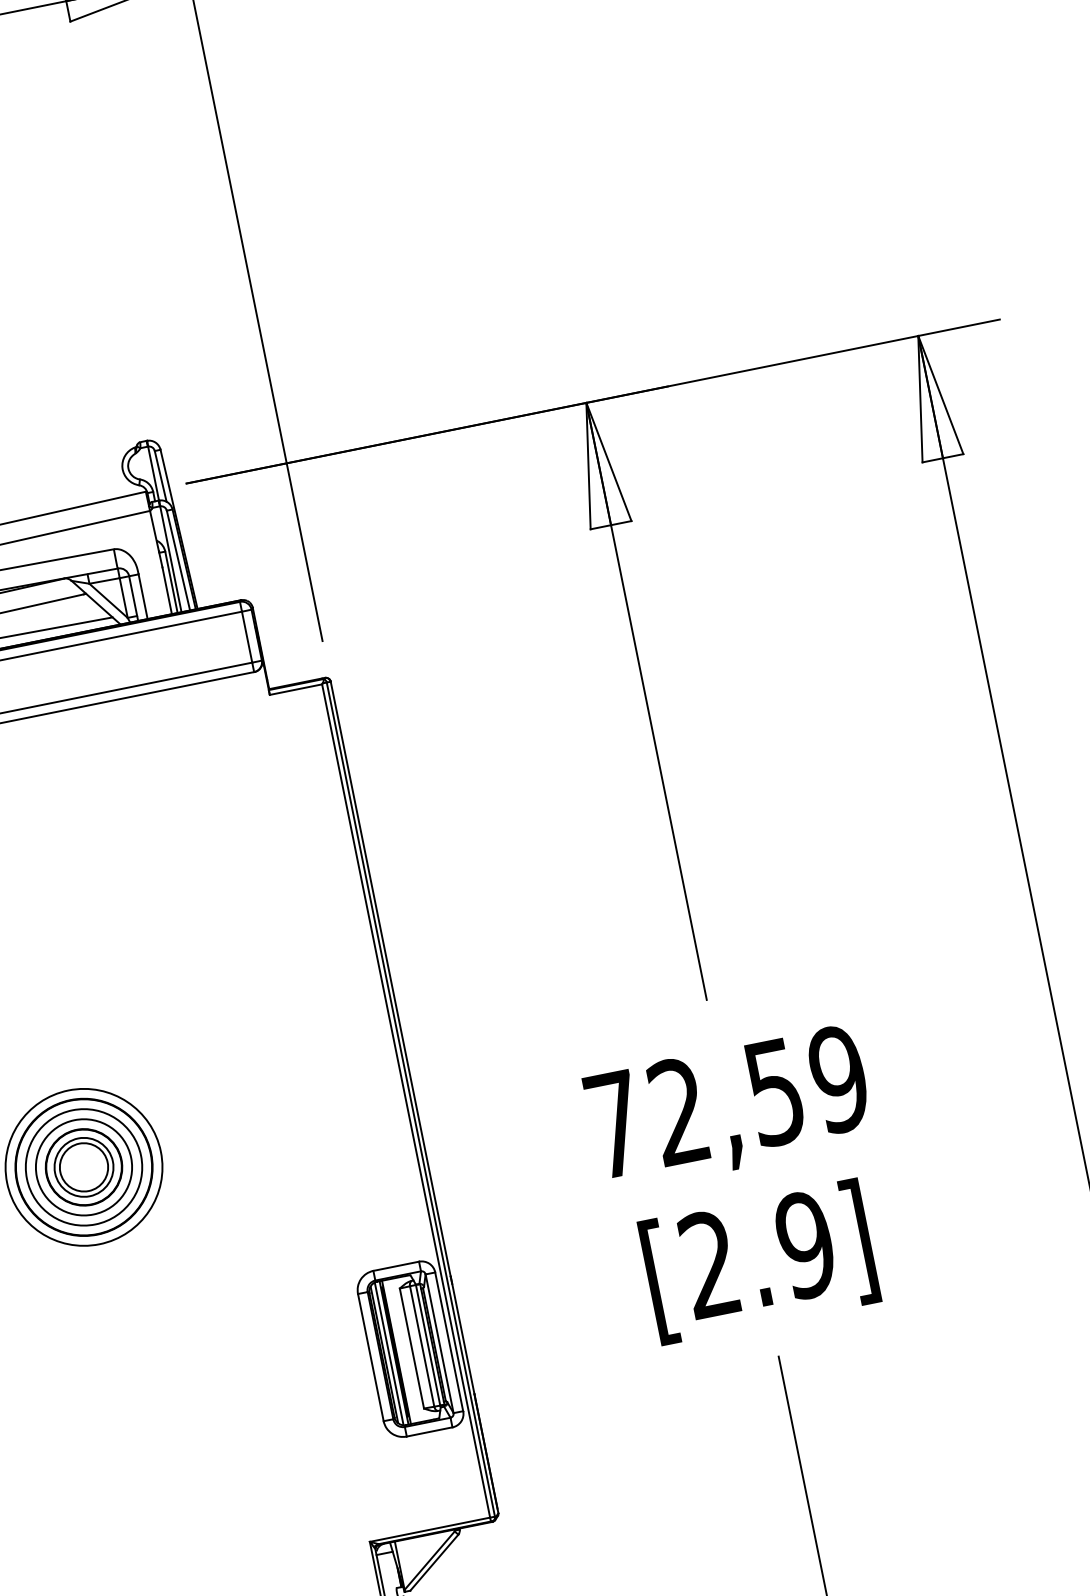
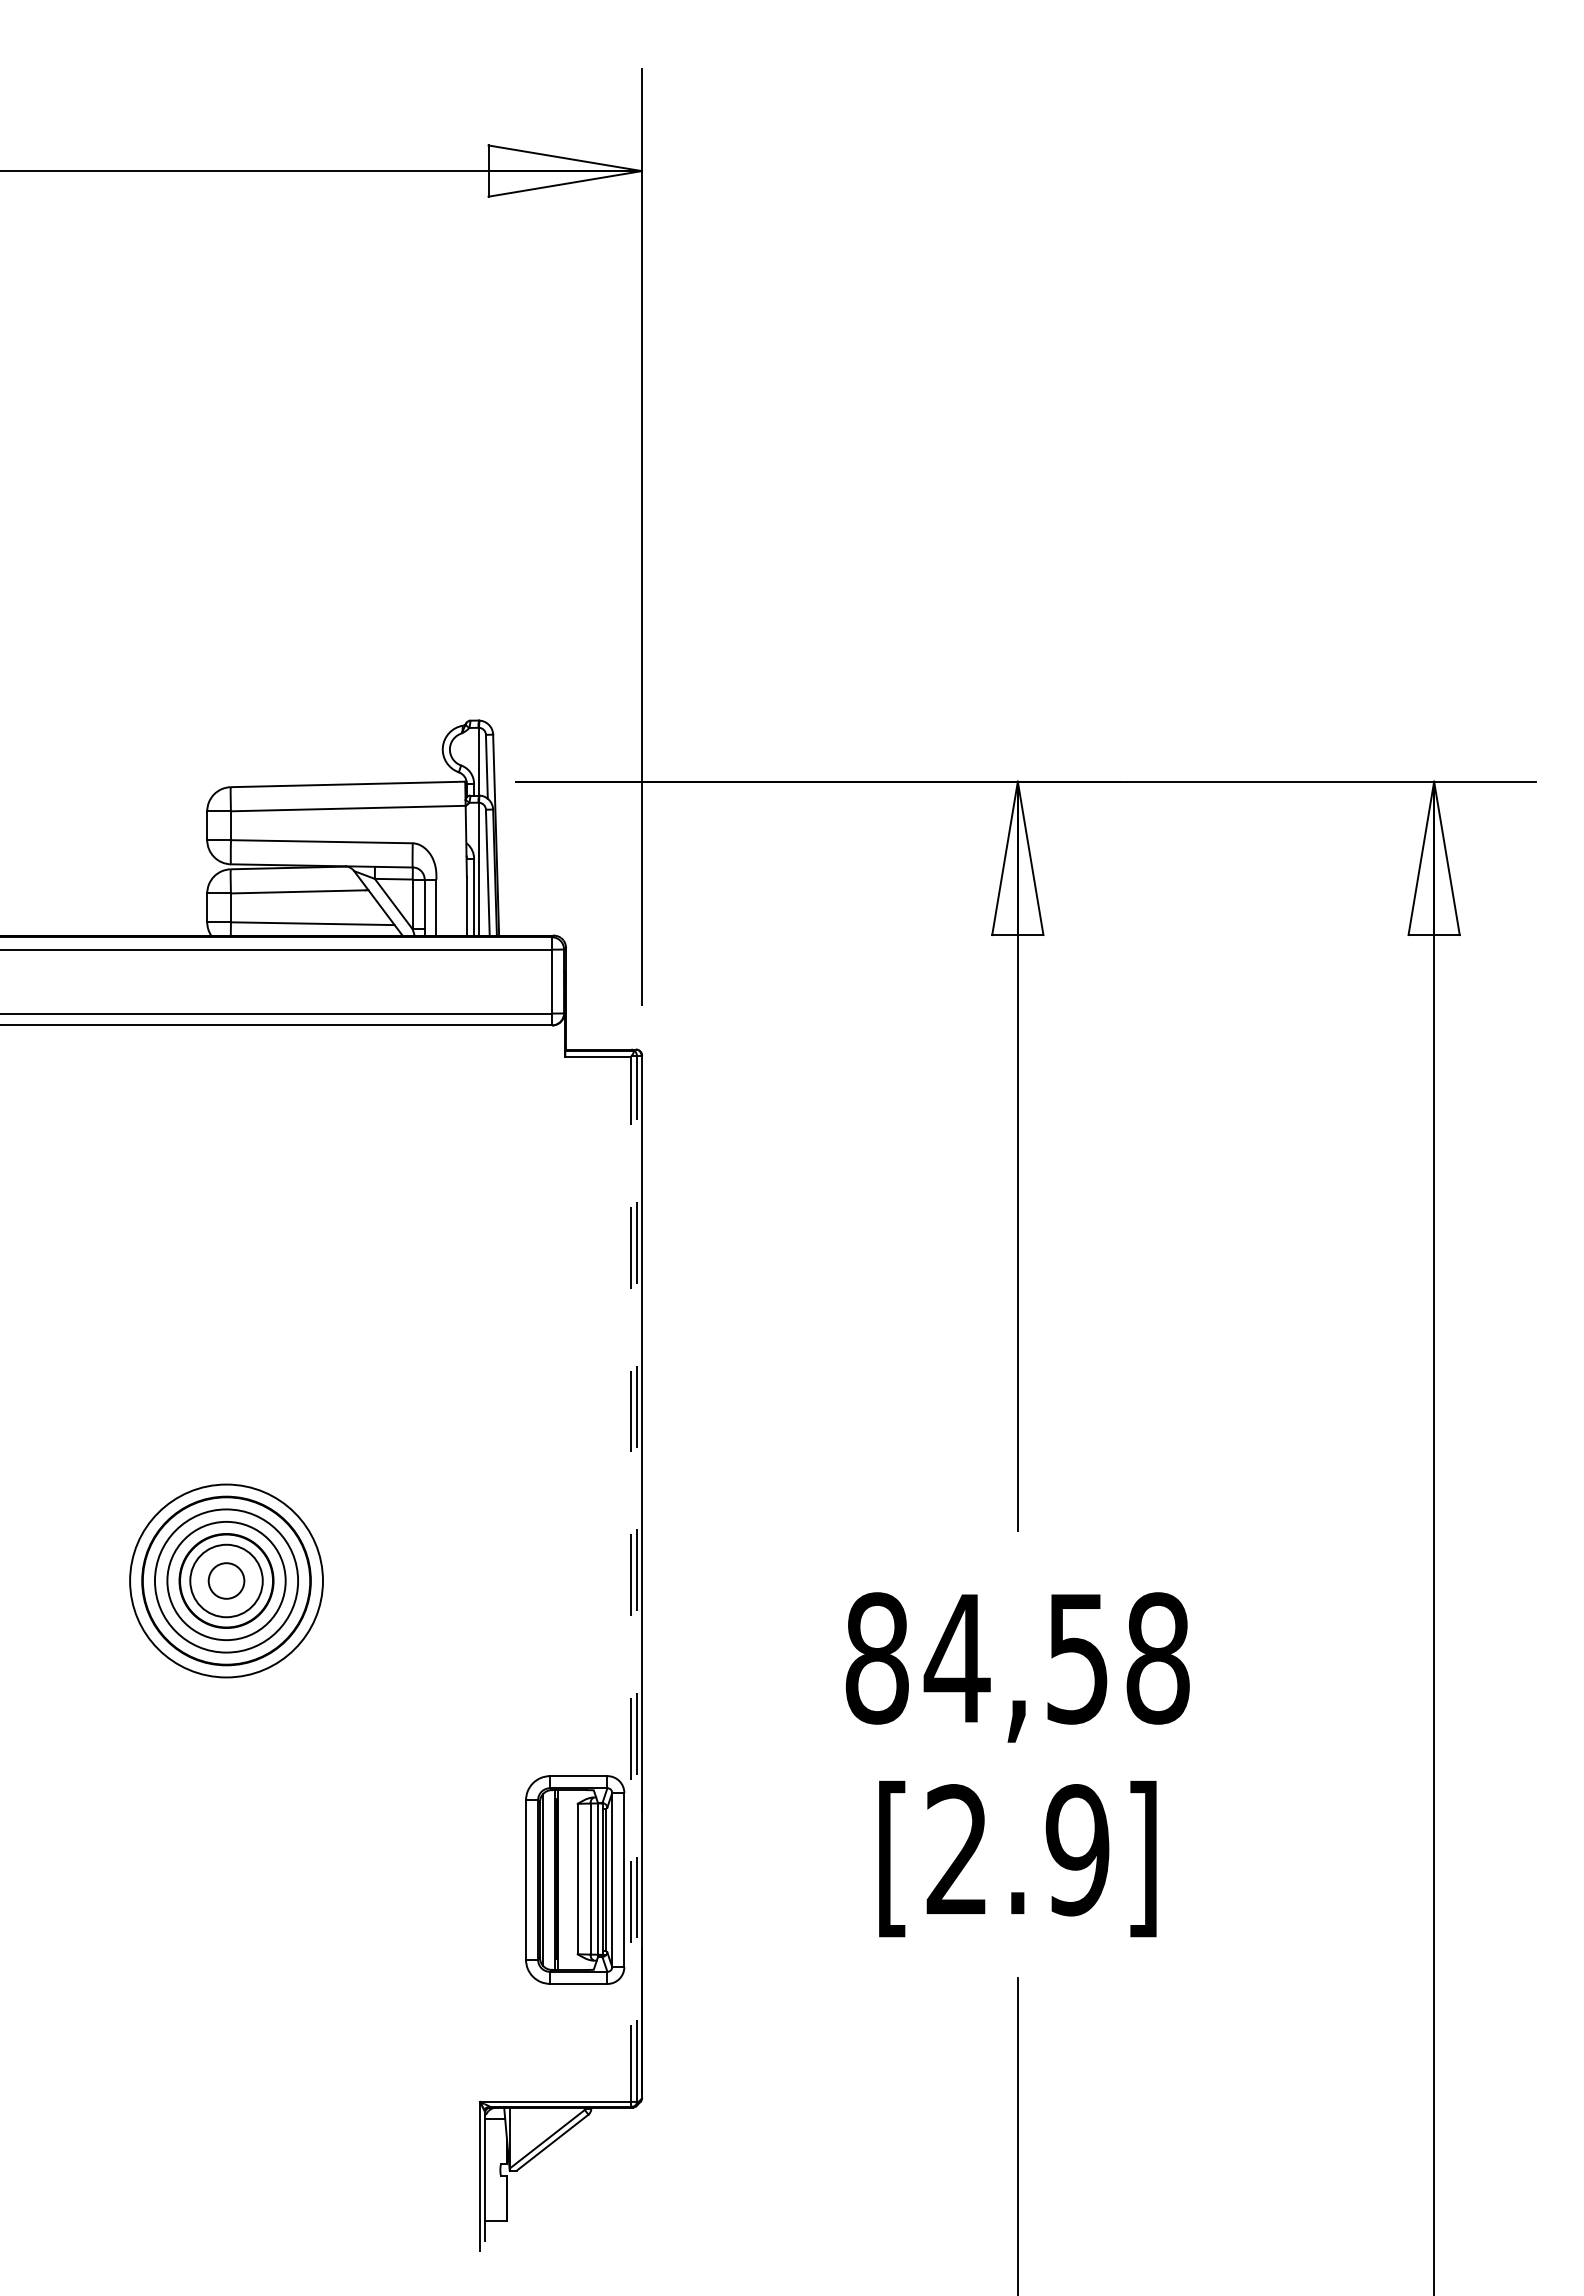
line: (410, 1099) -> (636, 1578), solid -> dashed
line: (406, 1102) -> (630, 1581), solid -> dashed
text: (727, 1102) -> (1017, 1658), 72,59 -> 84,58
circle: (83, 1166) -> (226, 1580), size x0.6
line: (389, 1353) -> (549, 1879), removed

